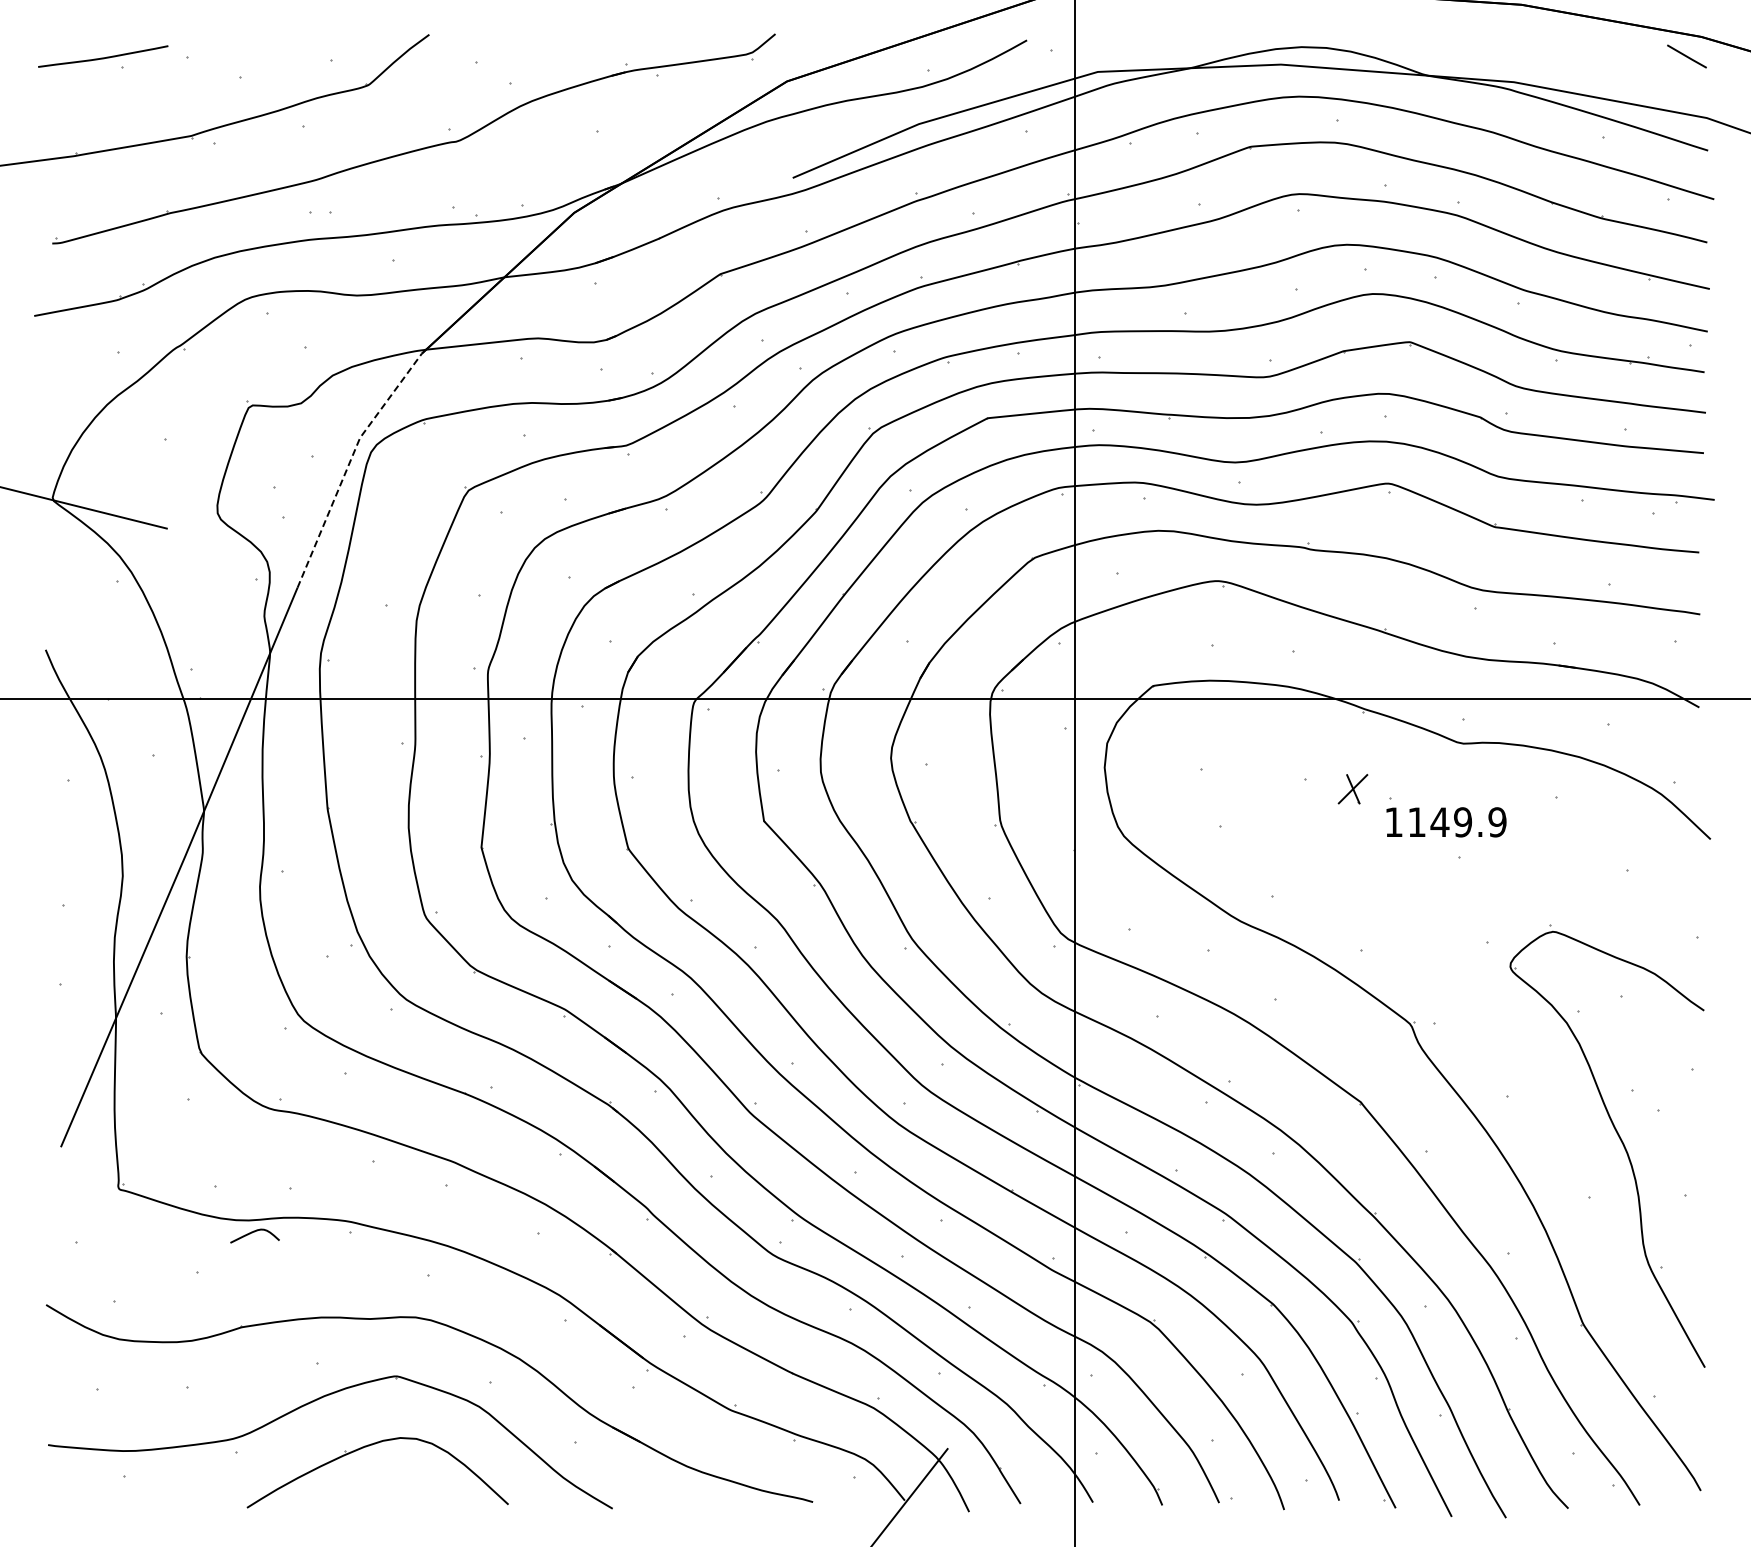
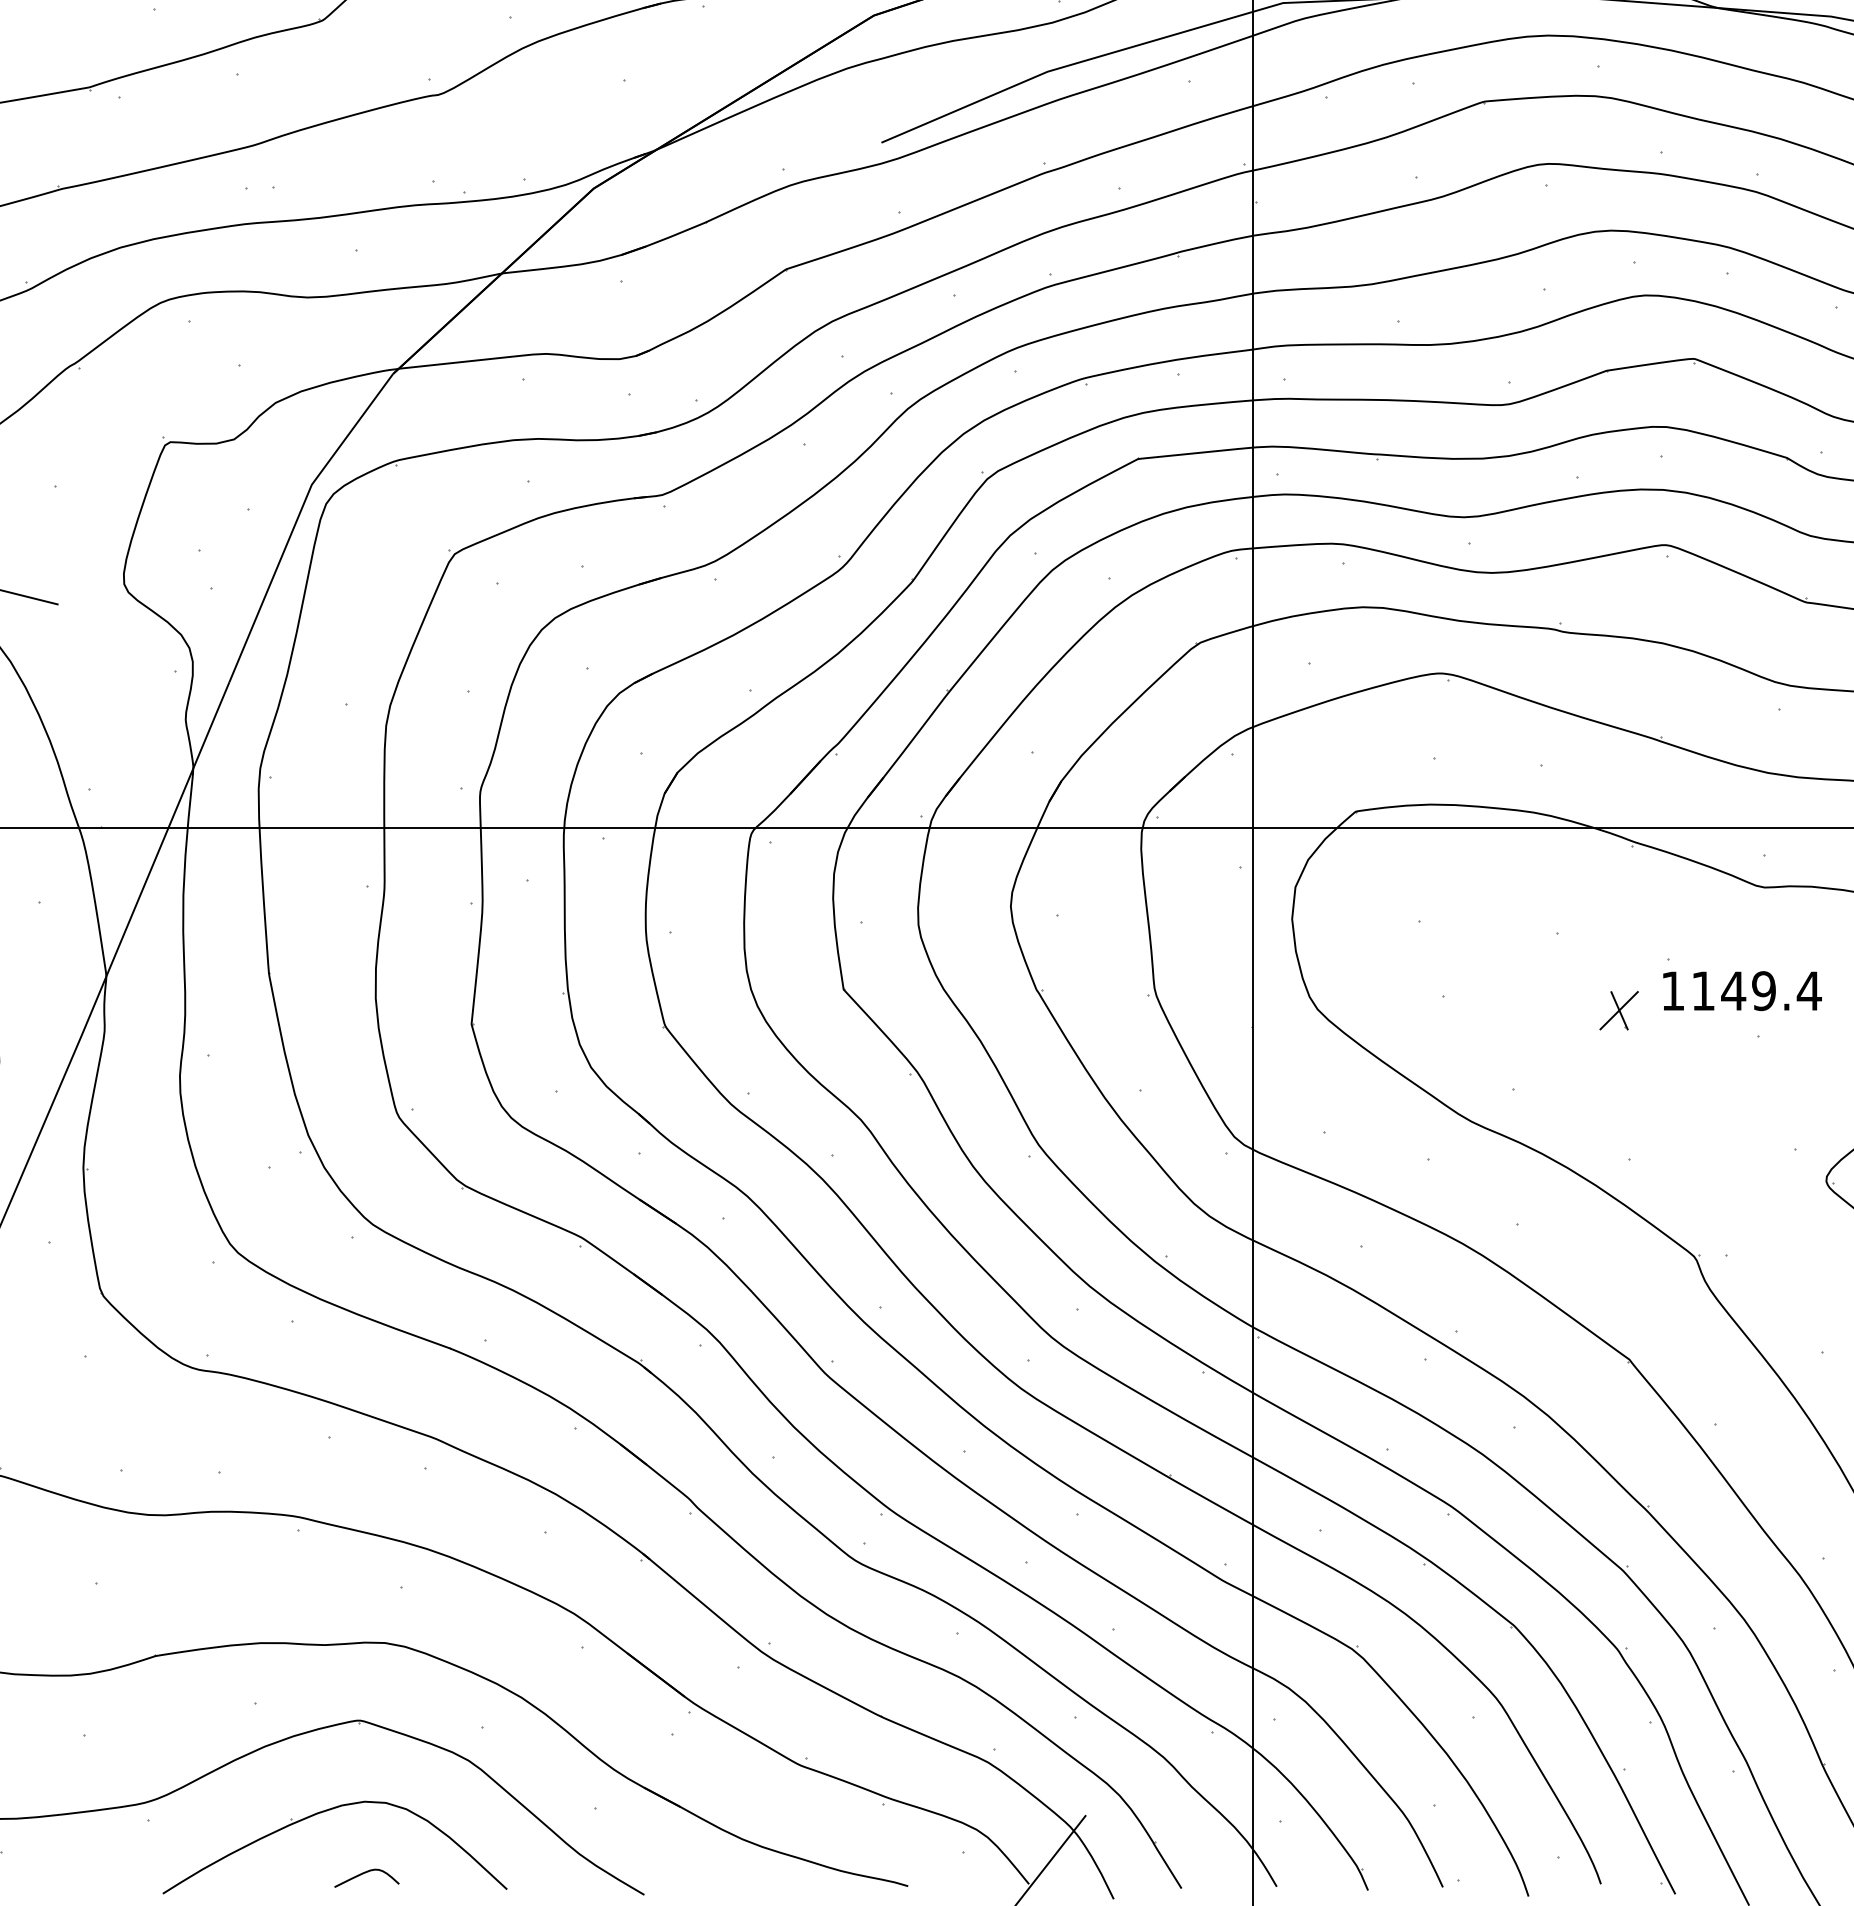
line: (349, 463) -> (297, 518), dashed -> solid
part: (1352, 789) -> (1618, 1011), moved
text: (1497, 822) -> (1809, 991), 1149.9 -> 1149.4
curve: (252, 1233) -> (363, 1874), moved

